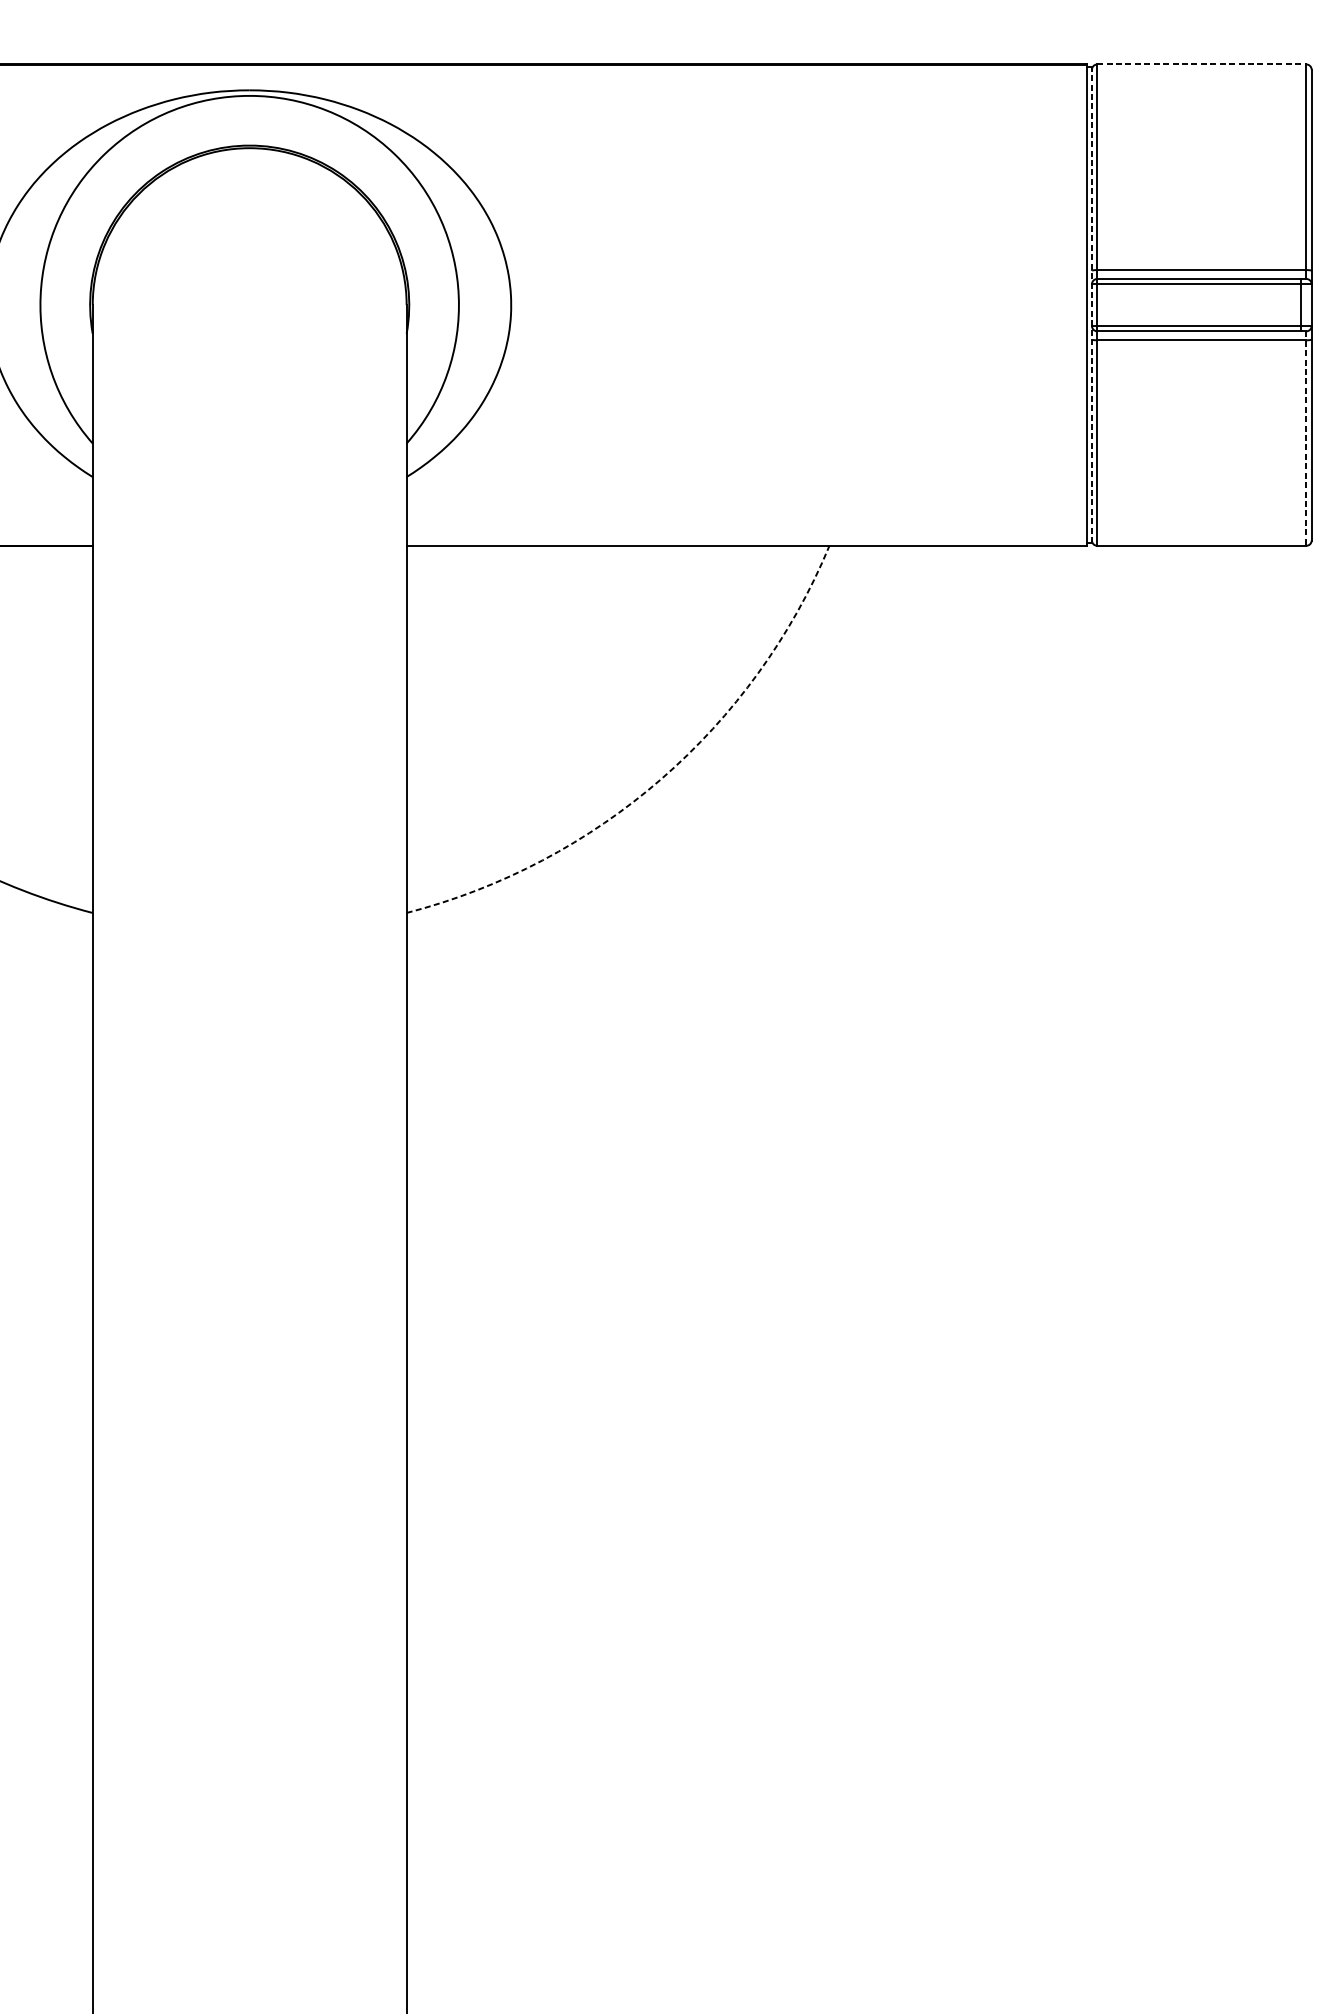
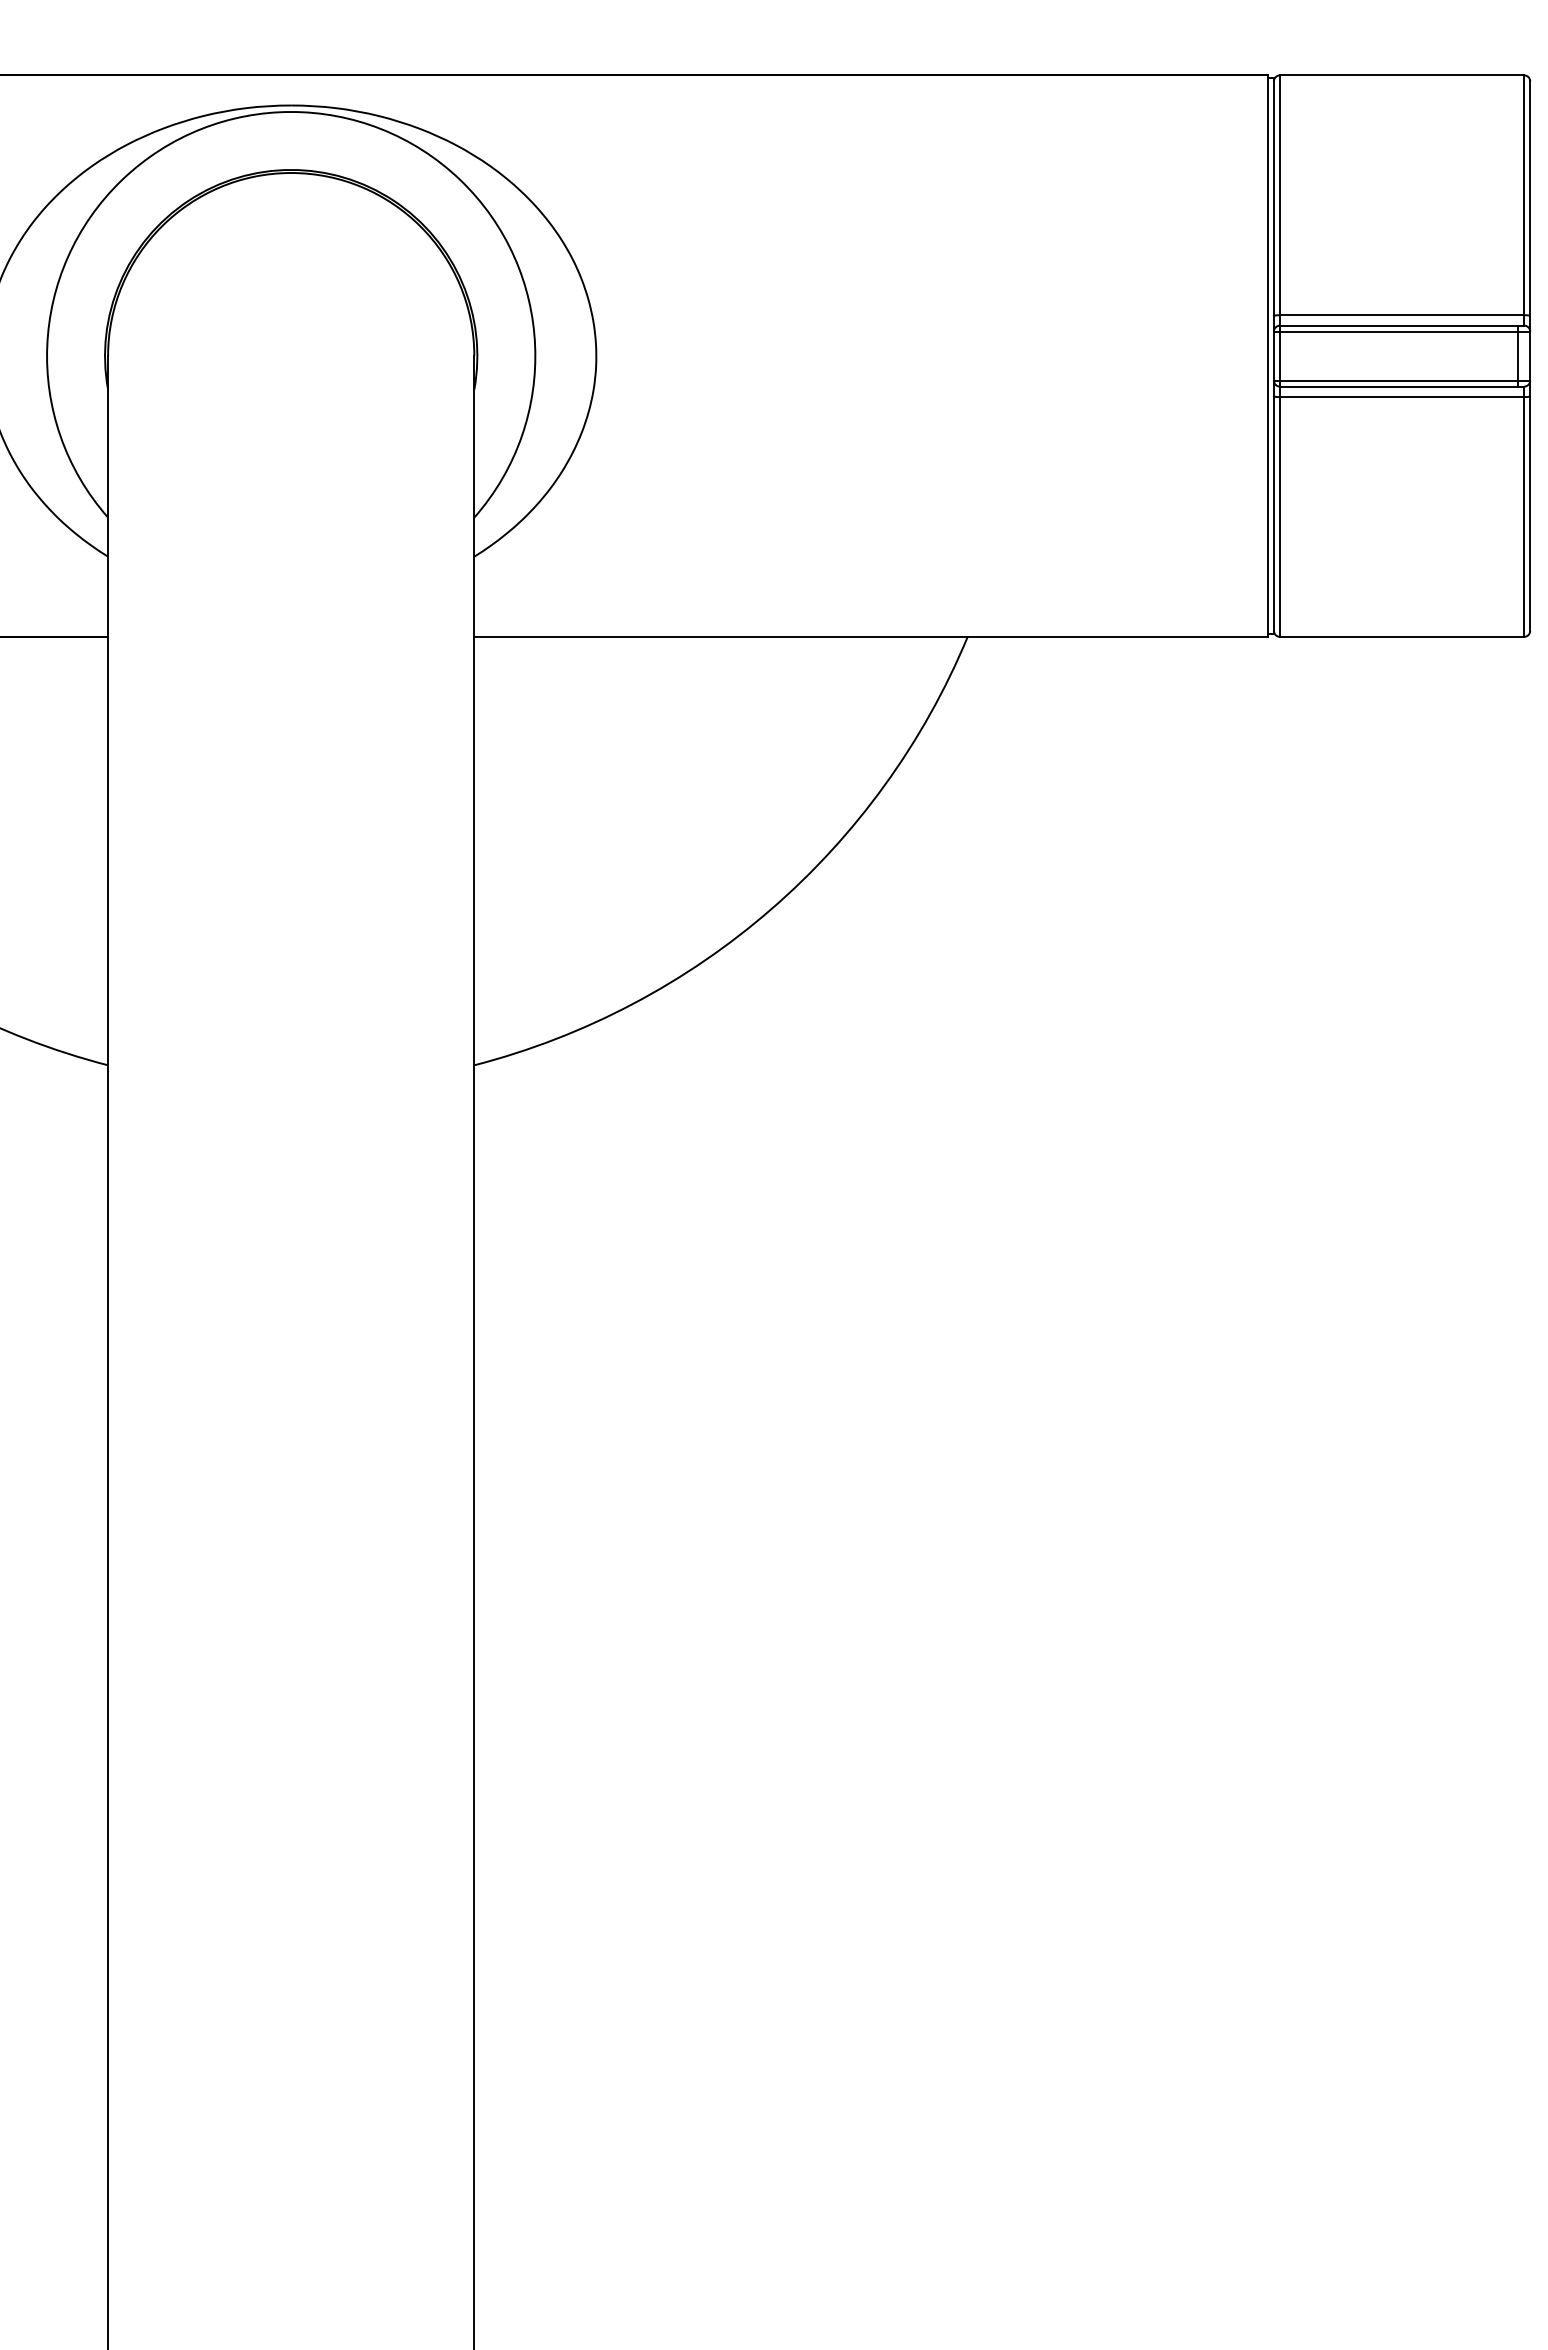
line: (1202, 64) -> (1402, 75), dashed -> solid
line: (1091, 305) -> (1273, 356), dashed -> solid
line: (1306, 439) -> (1524, 512), dashed -> solid
arc: (661, 779) -> (771, 909), dashed -> solid

